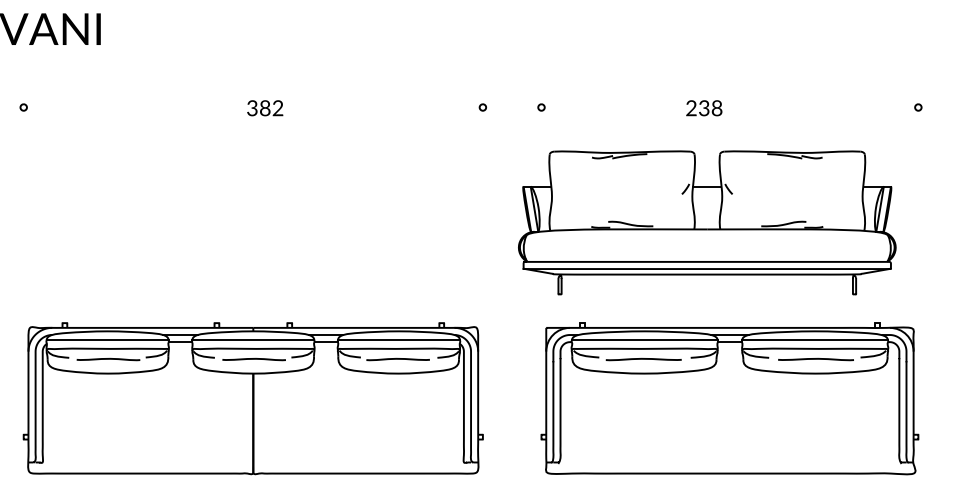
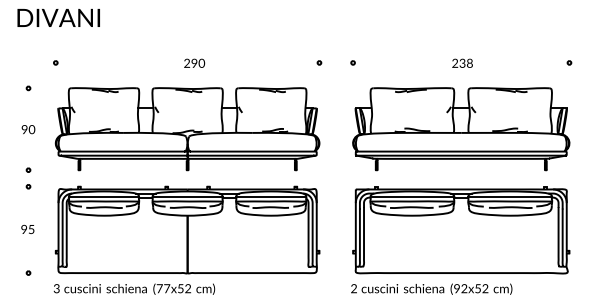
text: (704, 106) -> (462, 62), moved
text: (265, 108) -> (194, 63), 382 -> 290
part: (253, 223) -> (187, 129), added
part: (707, 223) -> (461, 129), moved

